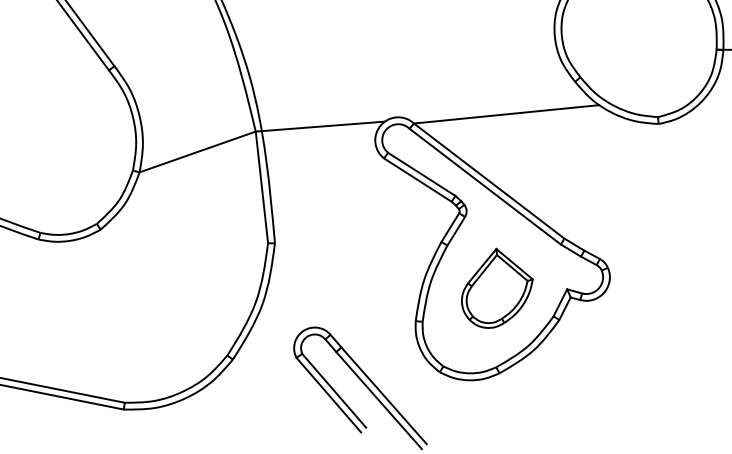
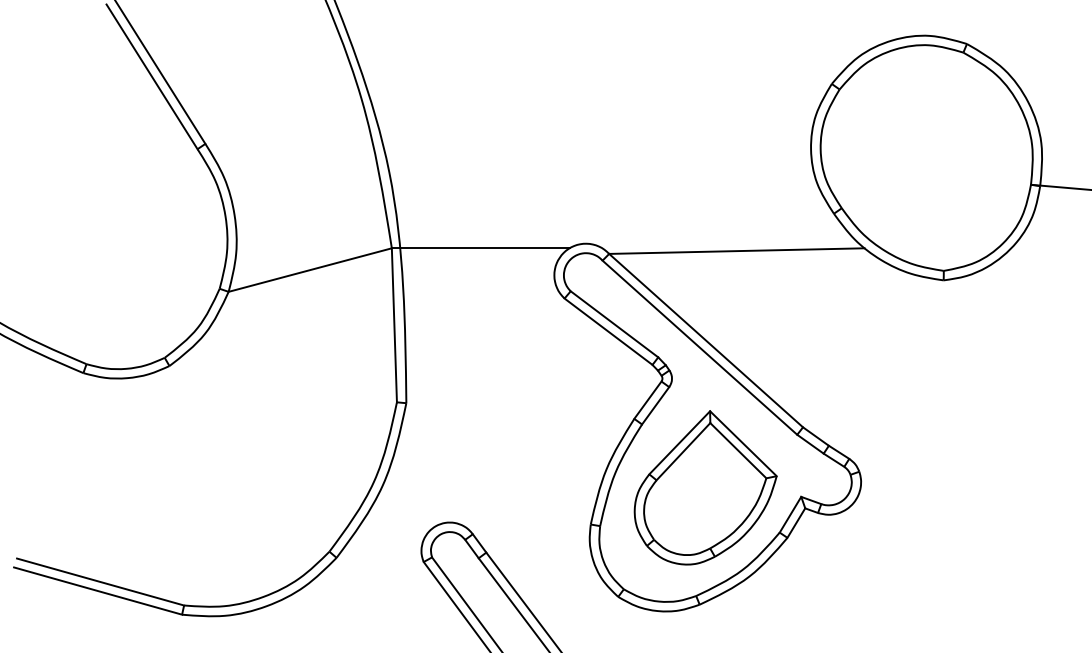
part: (497, 287) -> (705, 487), size x1.43

